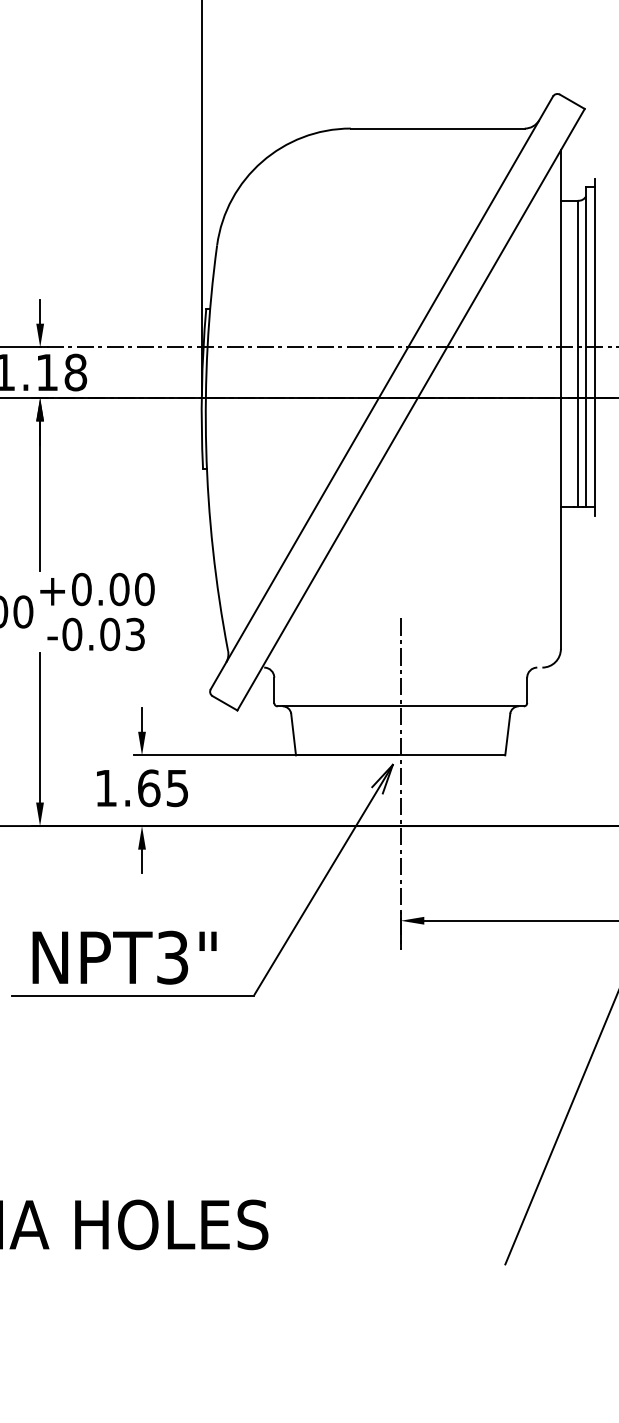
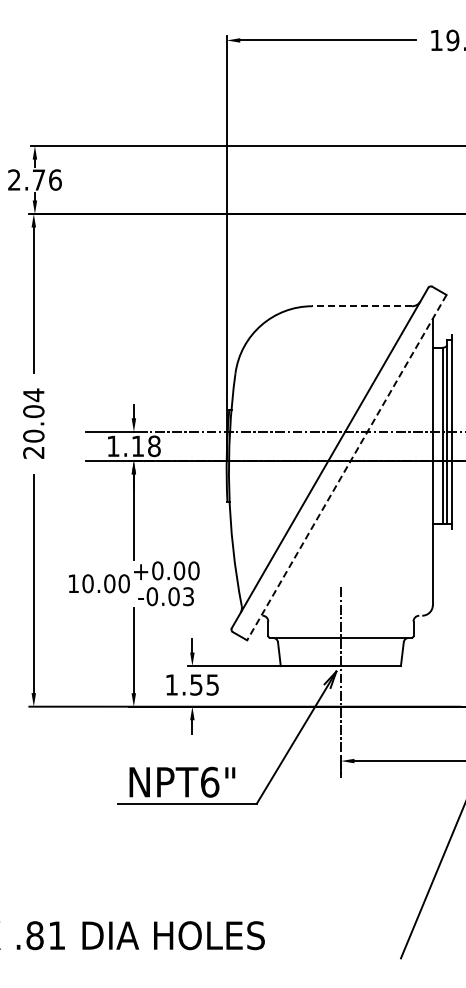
line: (438, 129) -> (362, 306), solid -> dashed
line: (410, 411) -> (346, 468), solid -> dashed
text: (149, 787) -> (196, 684), 1.65 -> 1.55
text: (173, 956) -> (210, 781), NPT3" -> NPT6"

